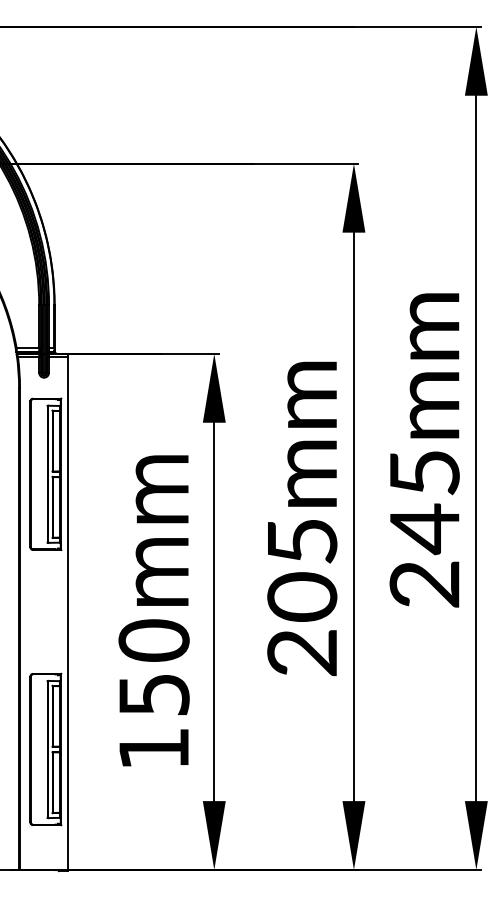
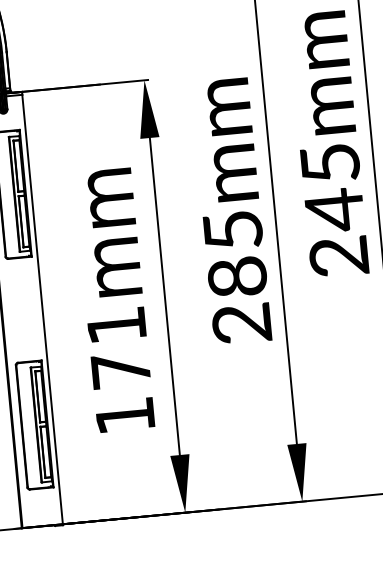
text: (302, 596) -> (237, 276), 205mm -> 285mm
text: (153, 666) -> (118, 347), 150mm -> 171mm

